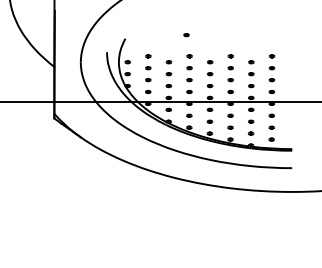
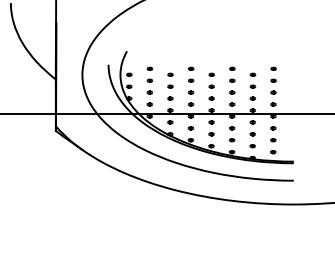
part: (185, 34) -> (187, 47), removed

